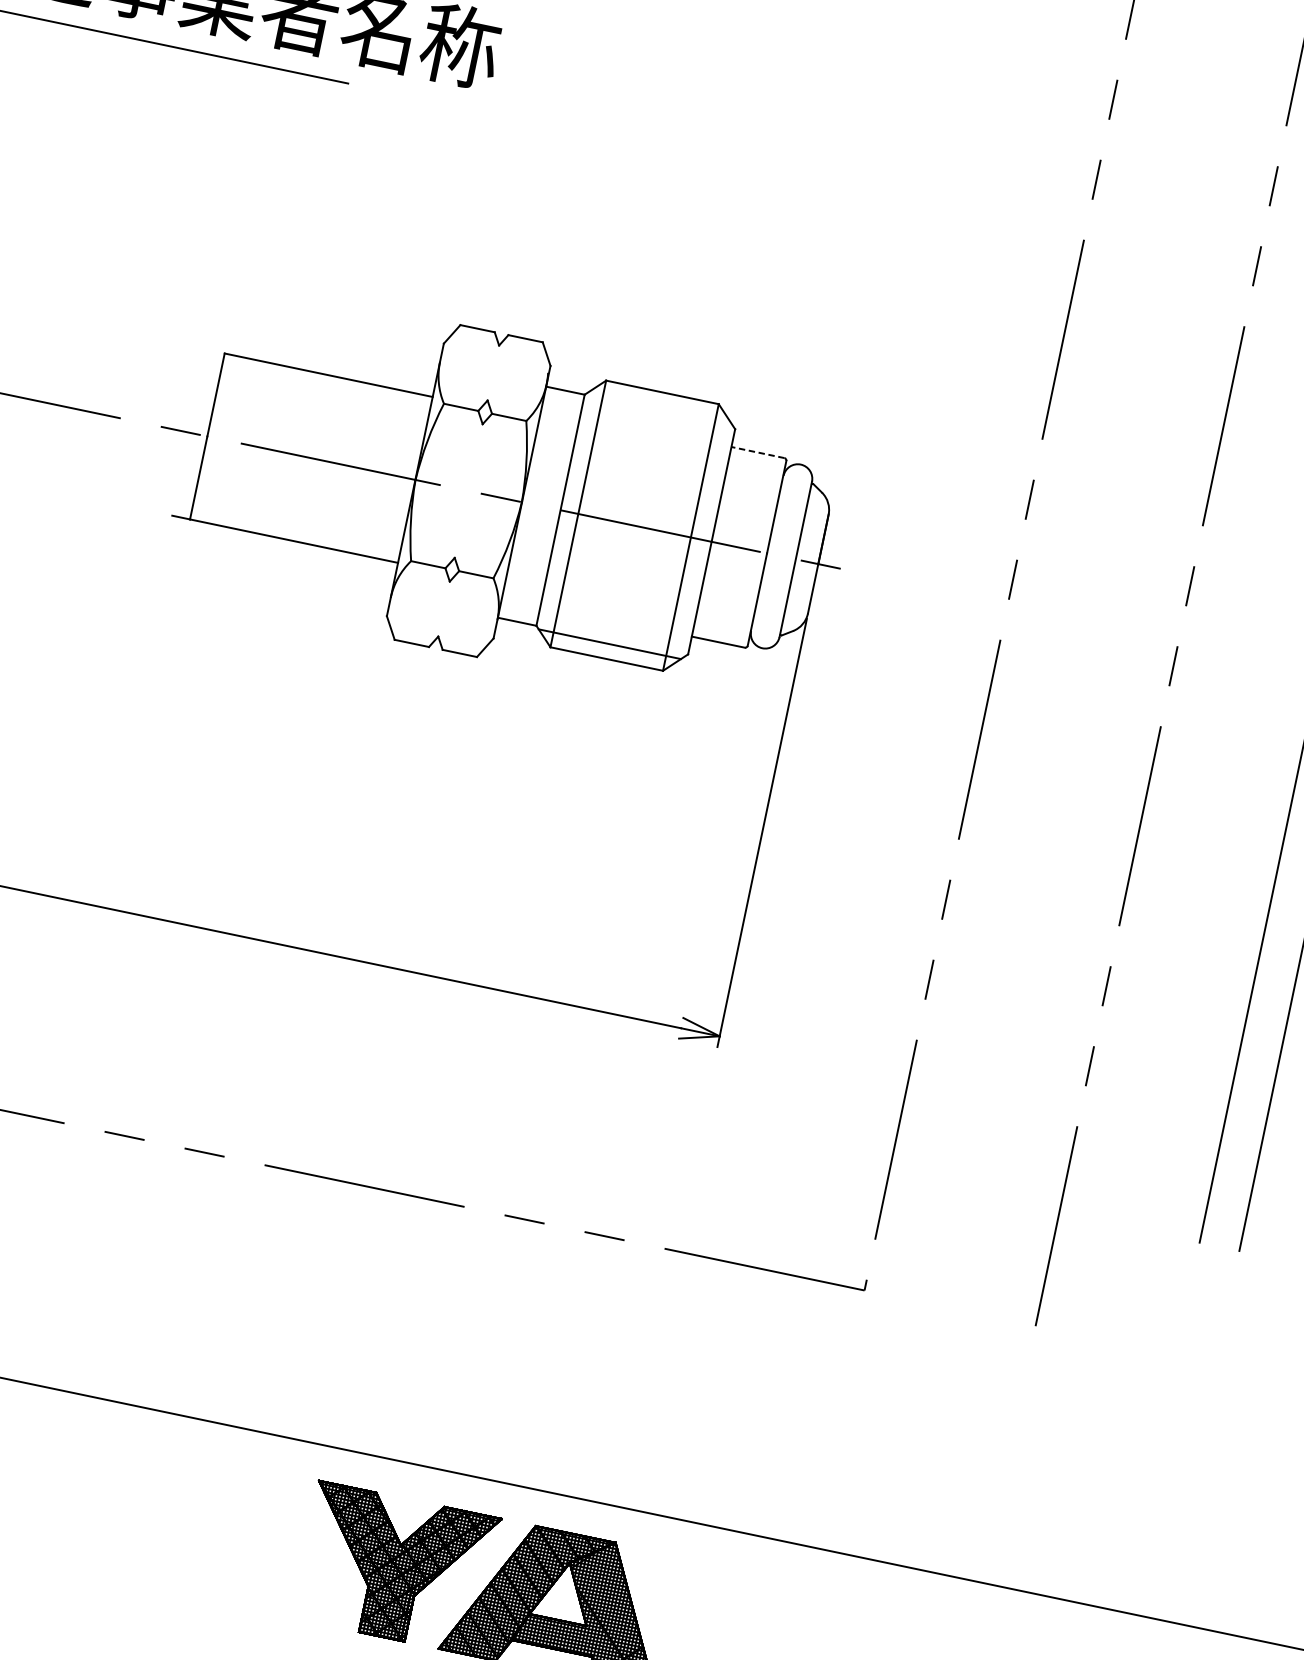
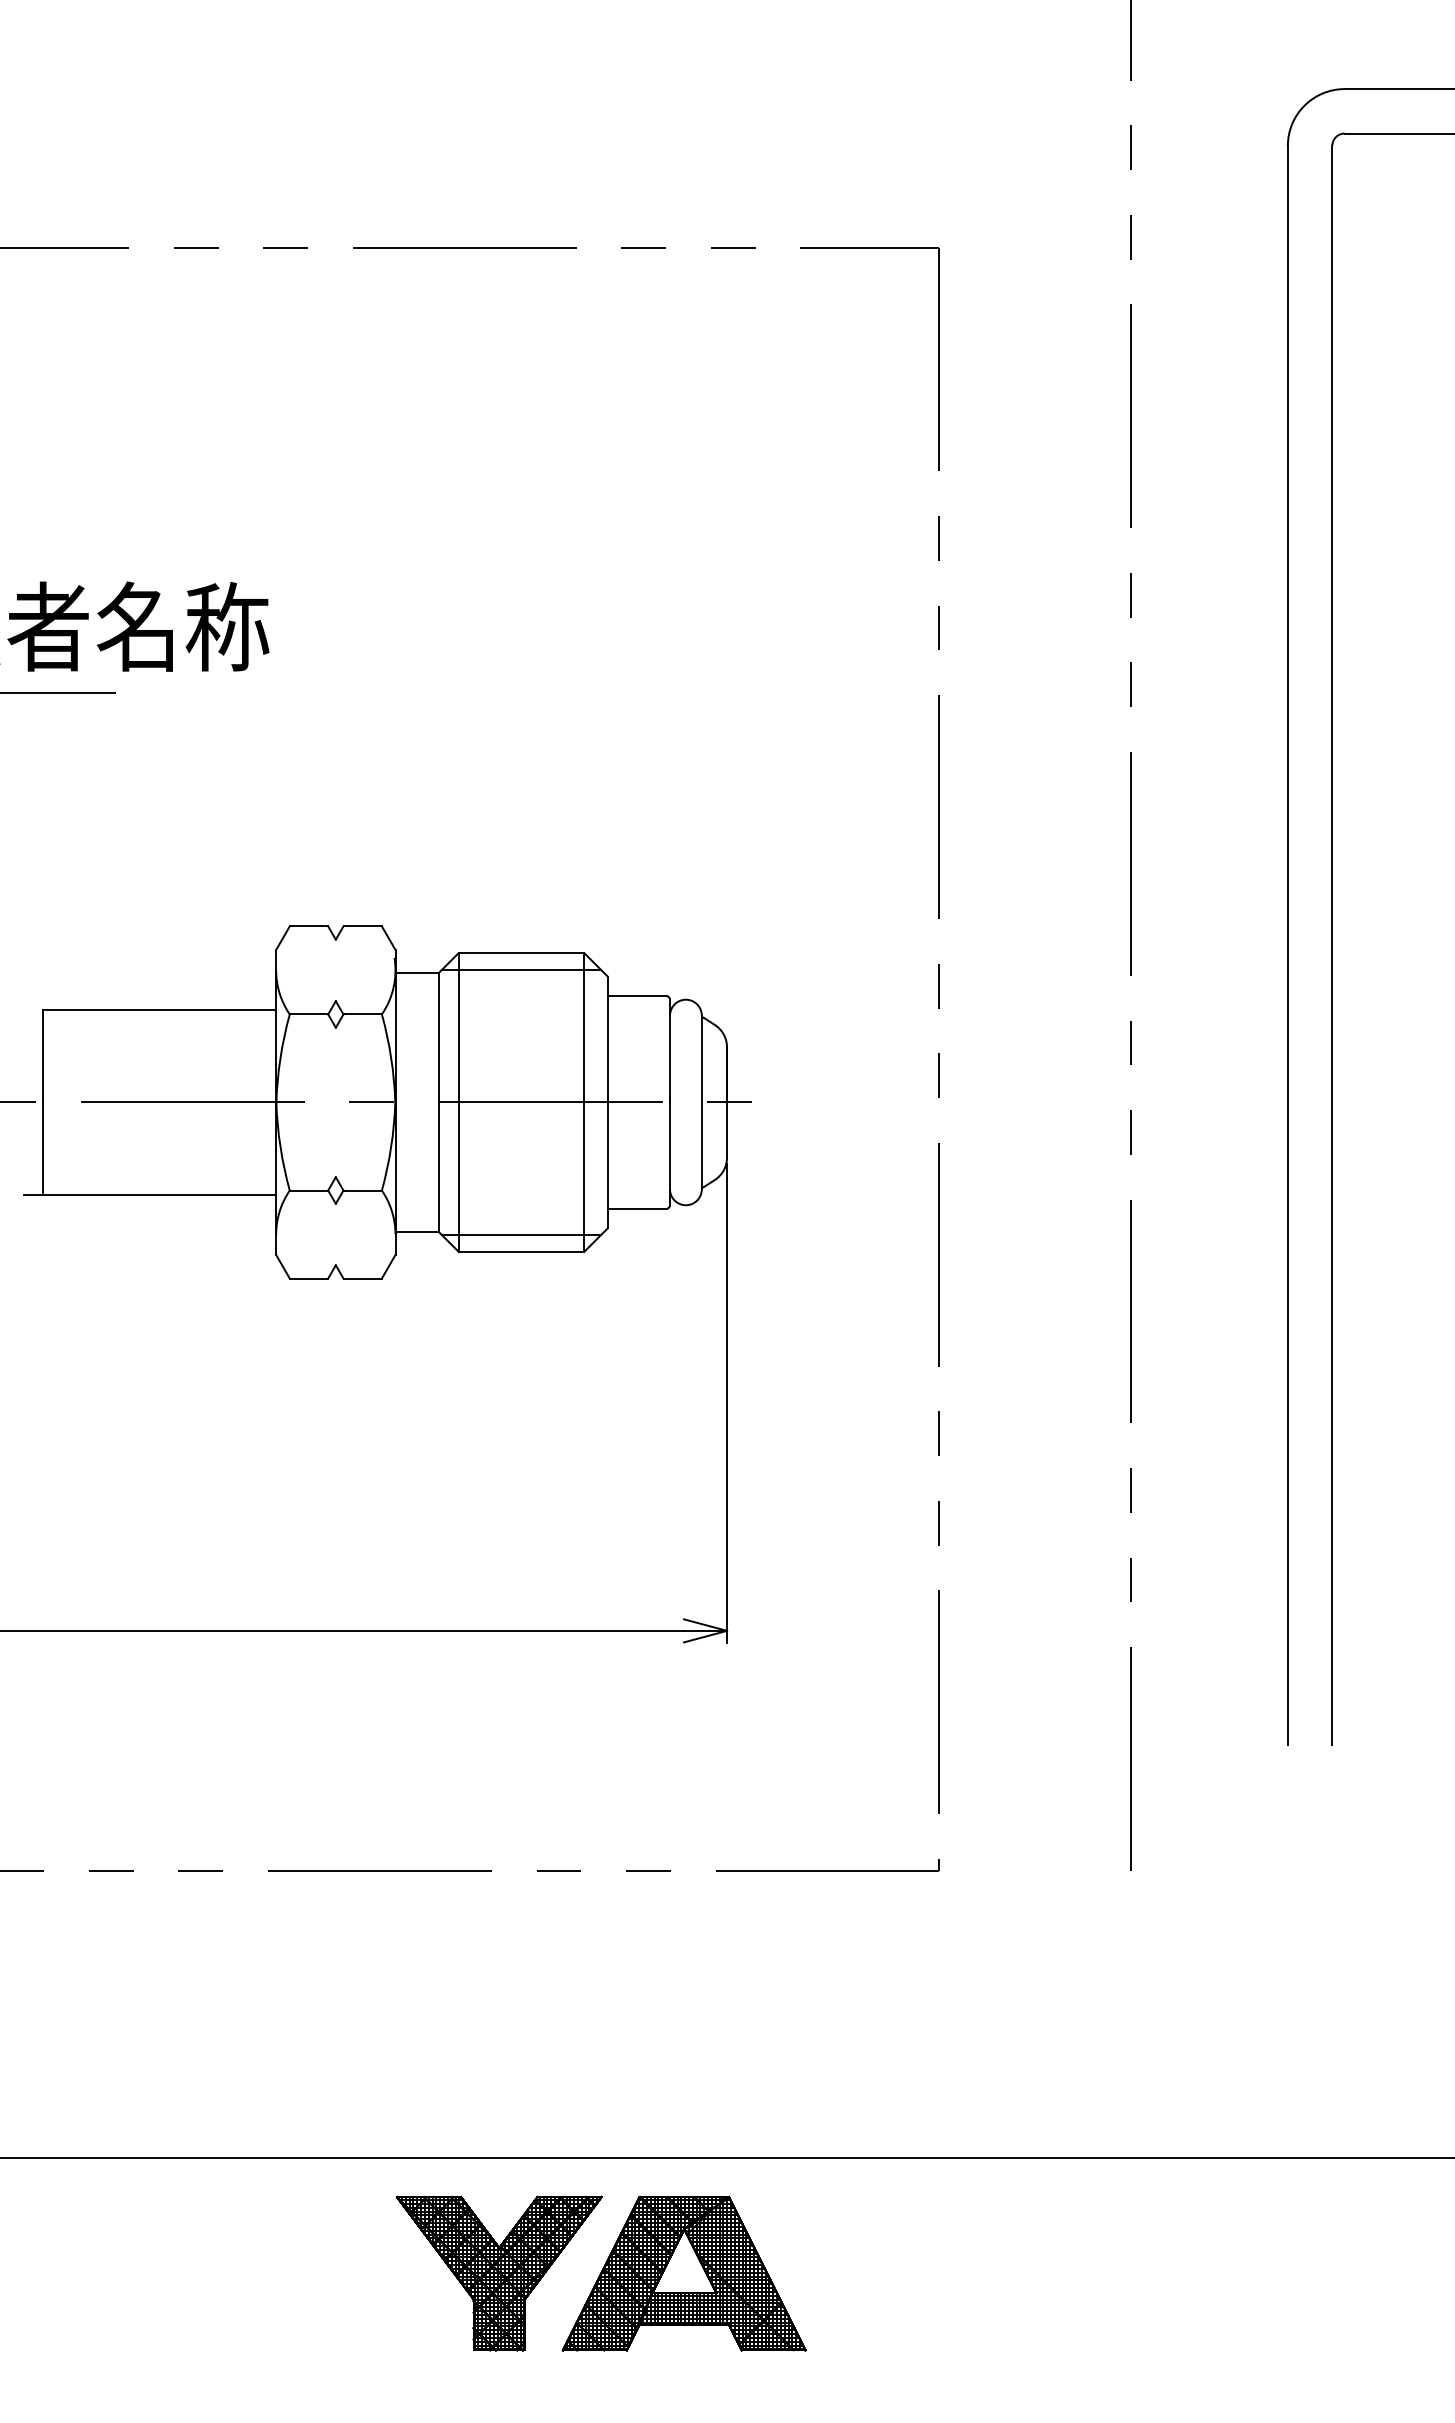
line: (659, 406) -> (521, 969), added
line: (758, 452) -> (637, 996), dashed -> solid

